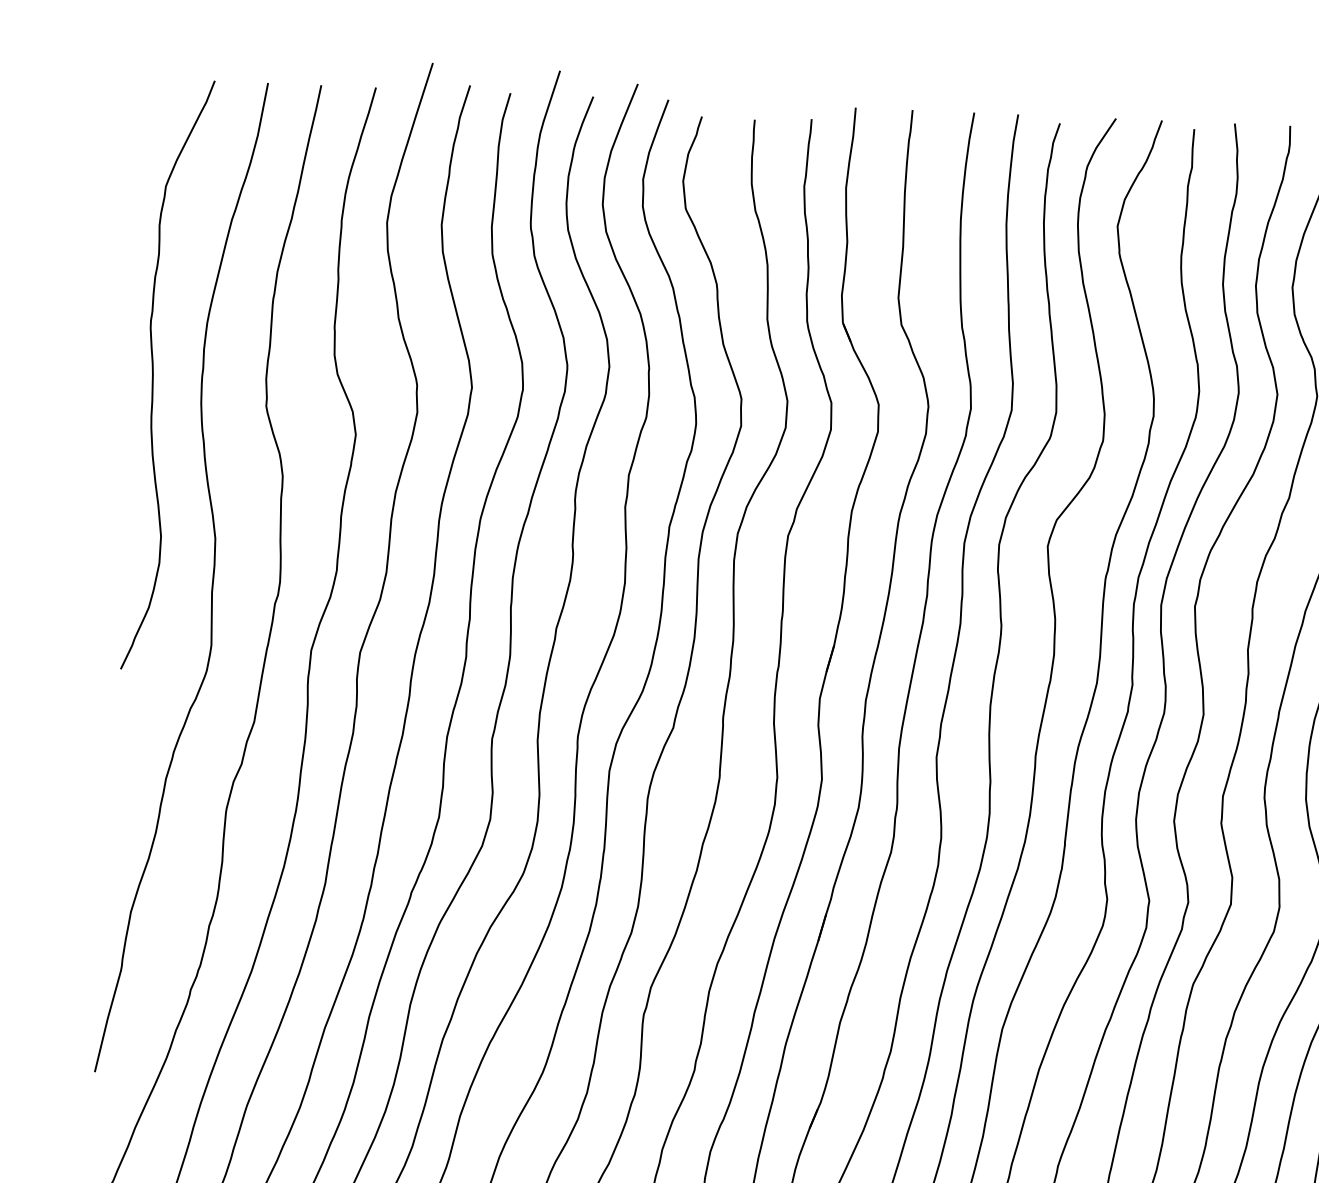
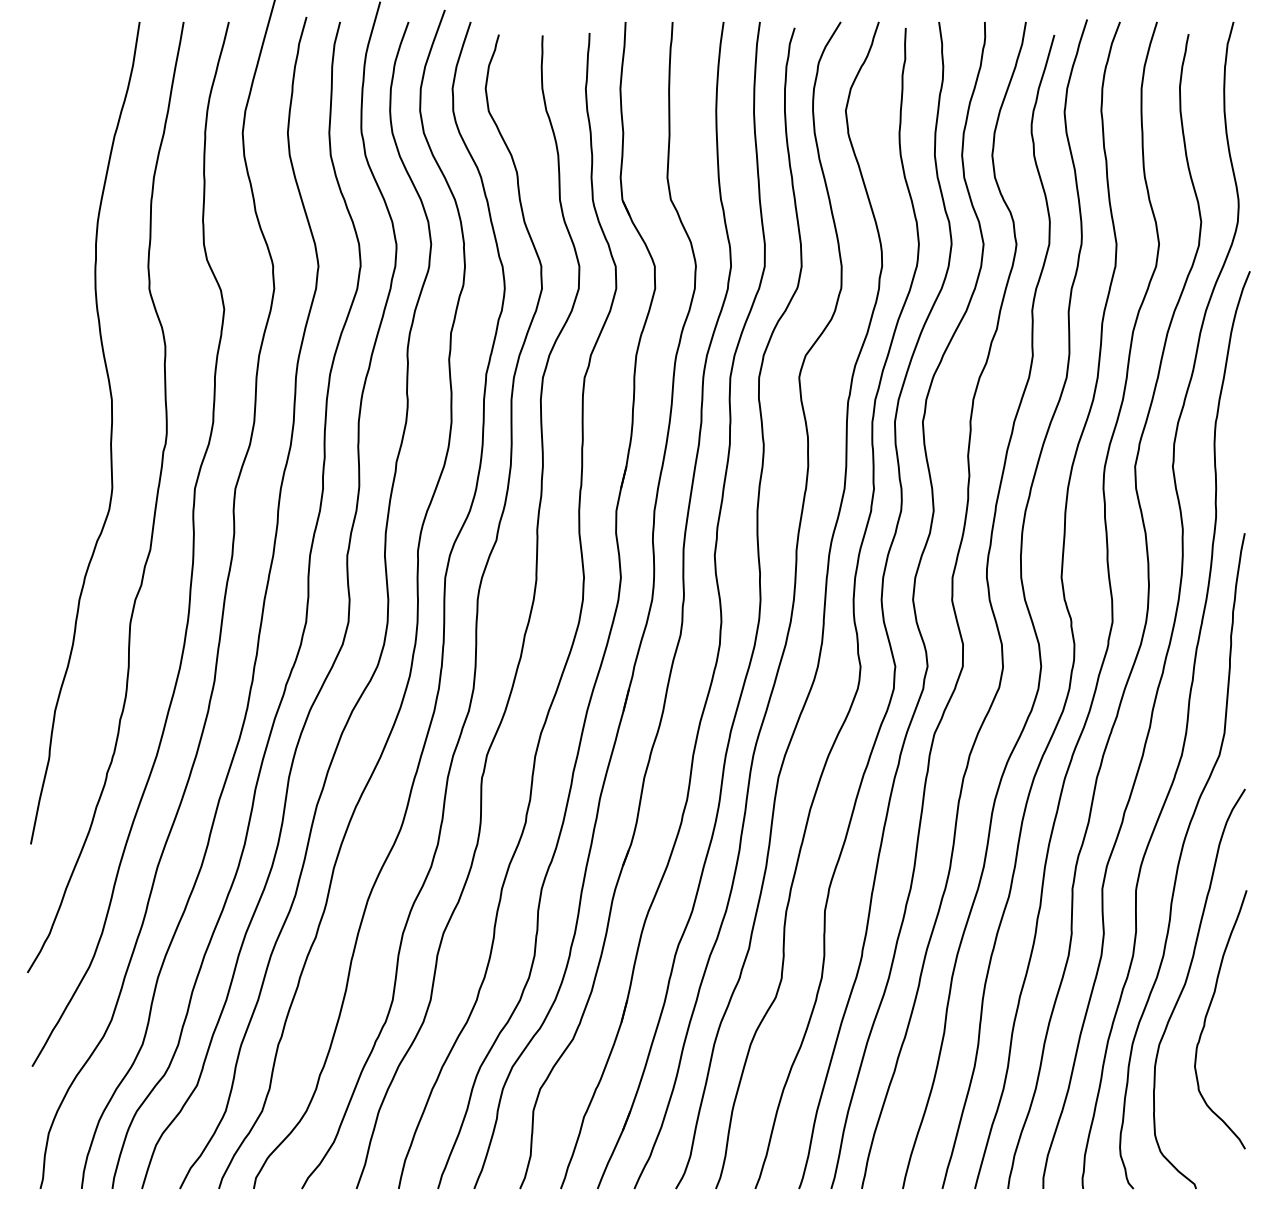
curve: (153, 373) -> (55, 265), removed

